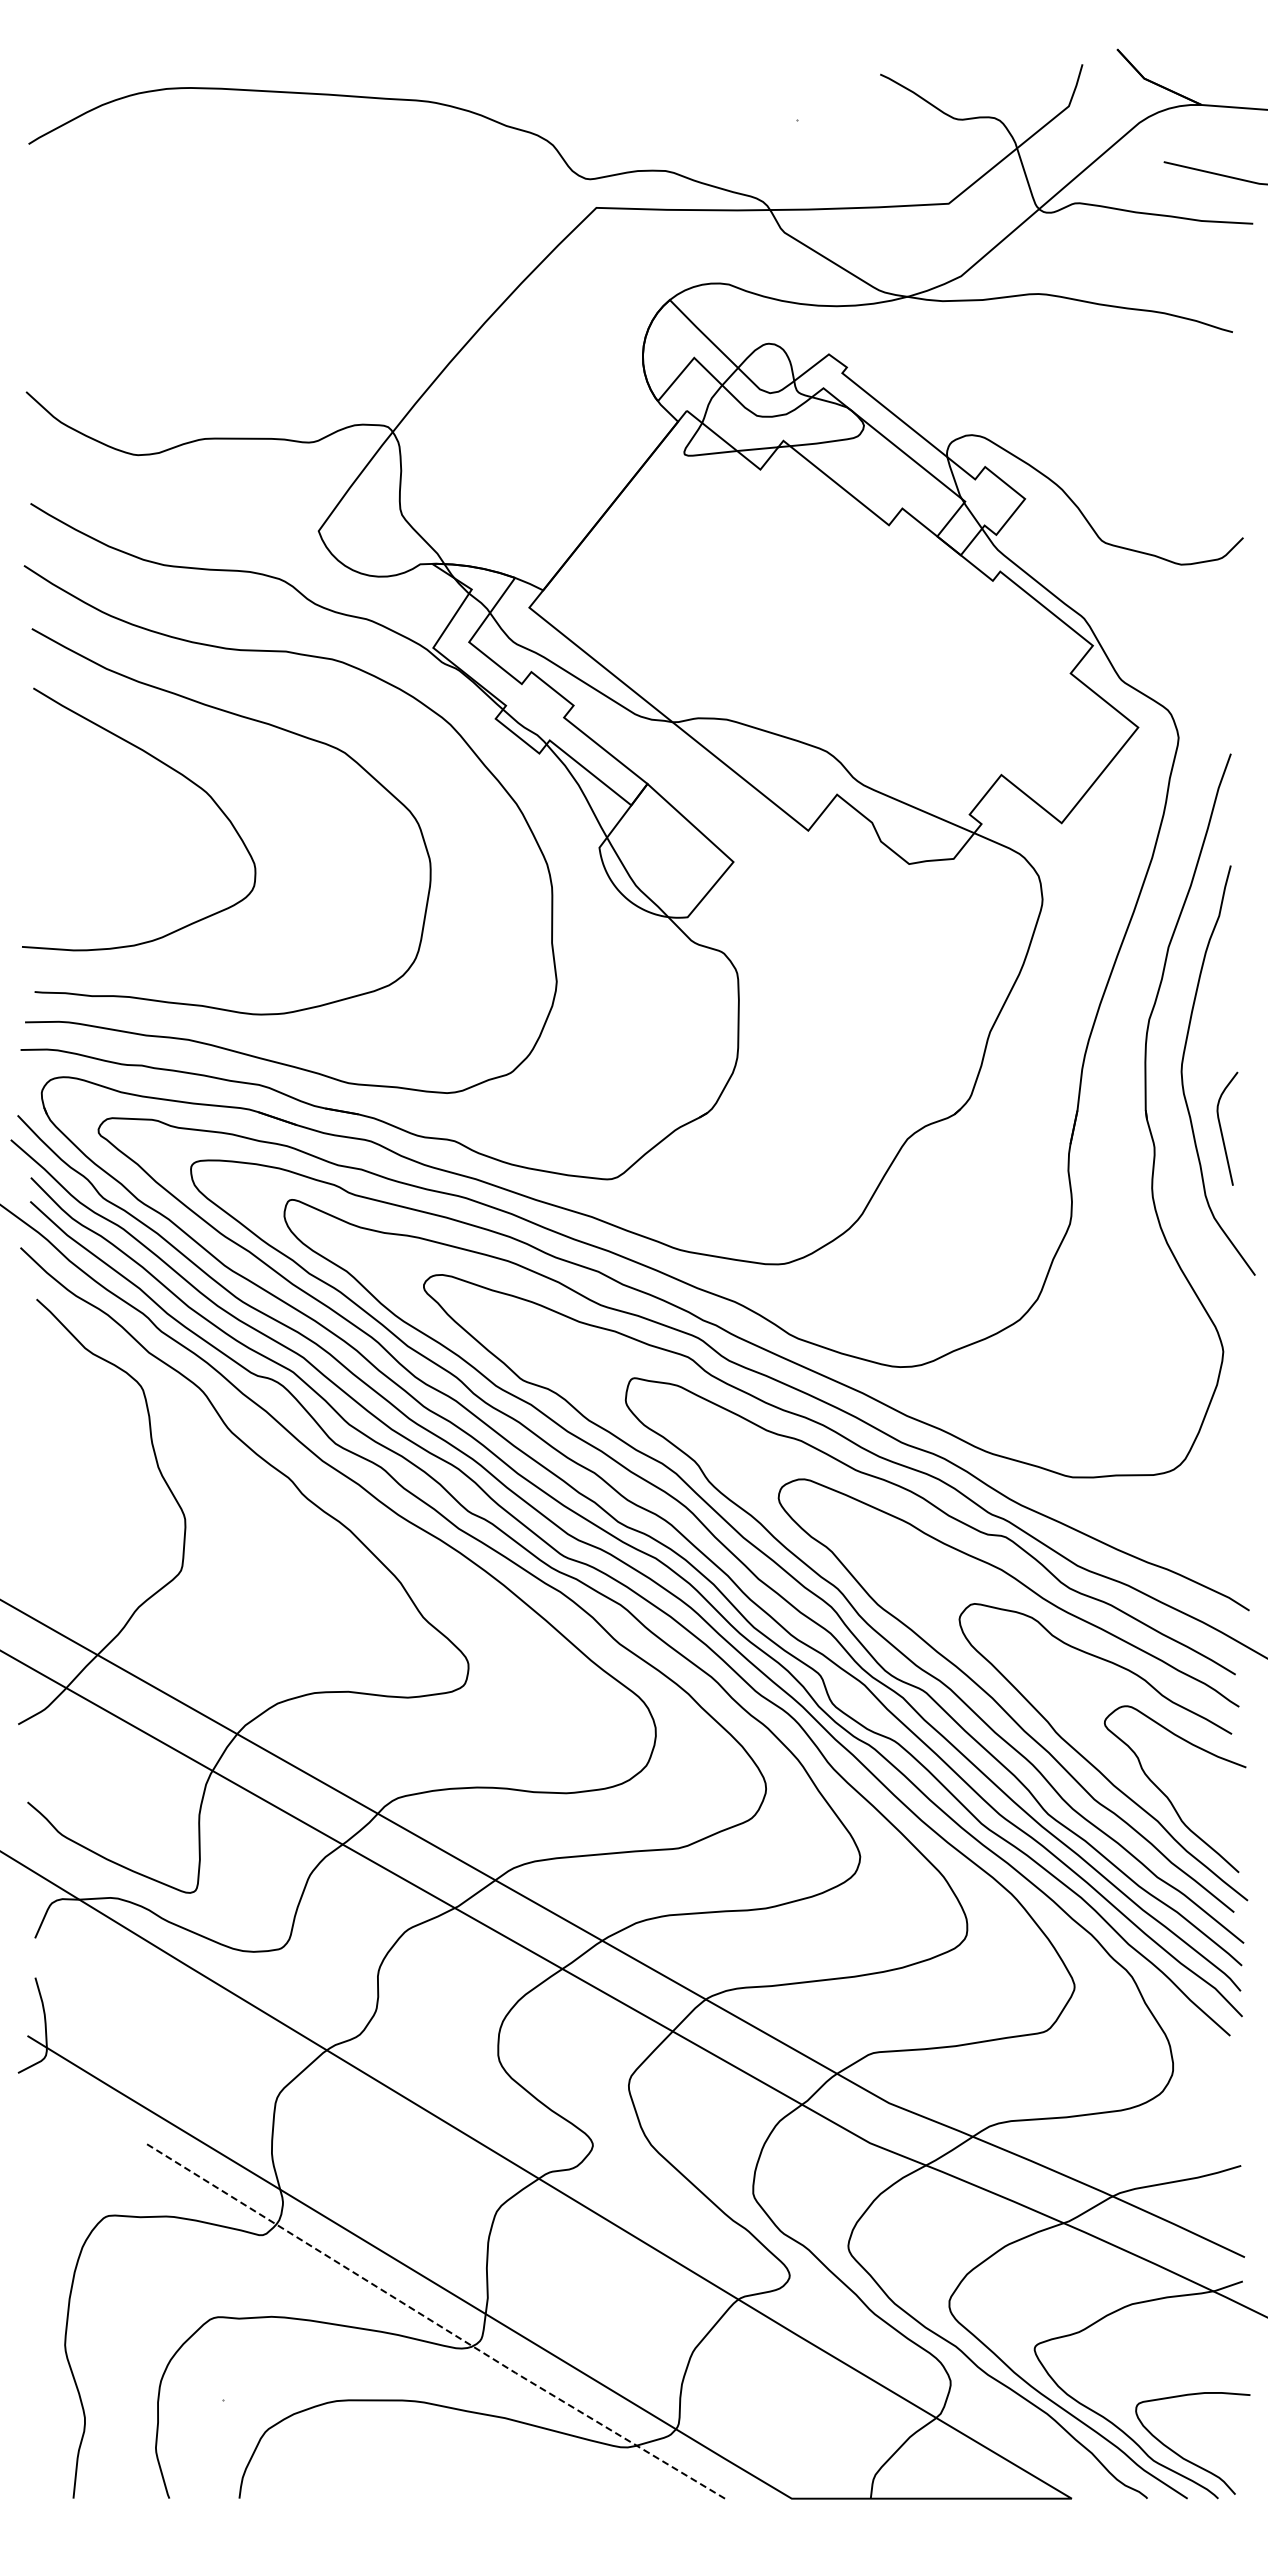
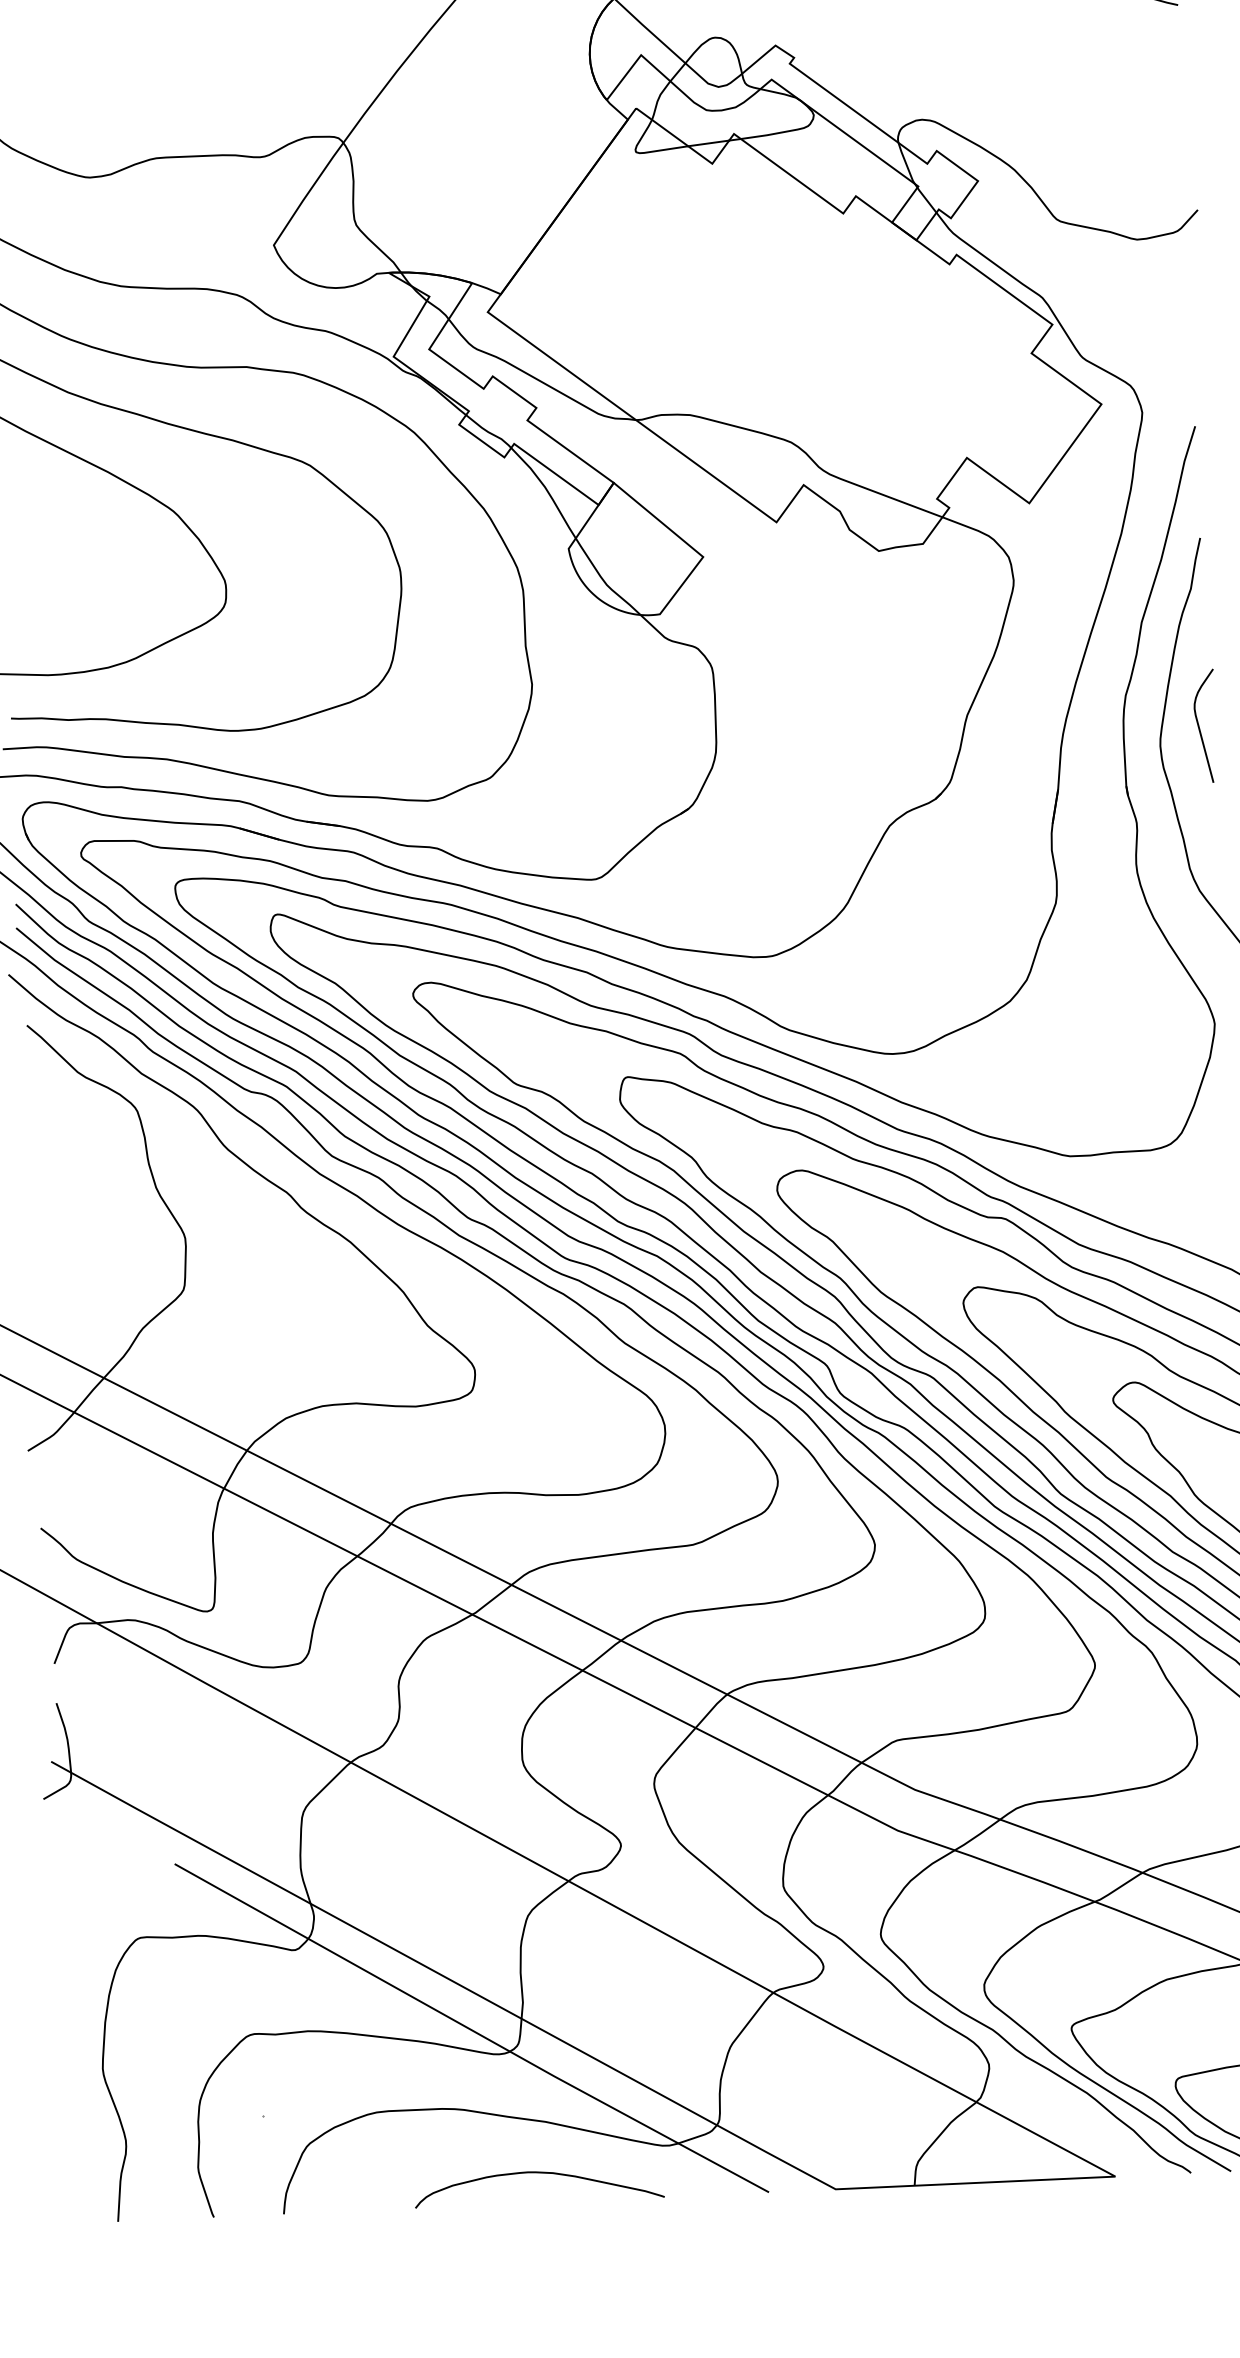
curve: (1222, 1131) -> (1200, 729), moved
line: (435, 2322) -> (471, 2029), dashed -> solid
curve: (495, 2469) -> (538, 2173), added

